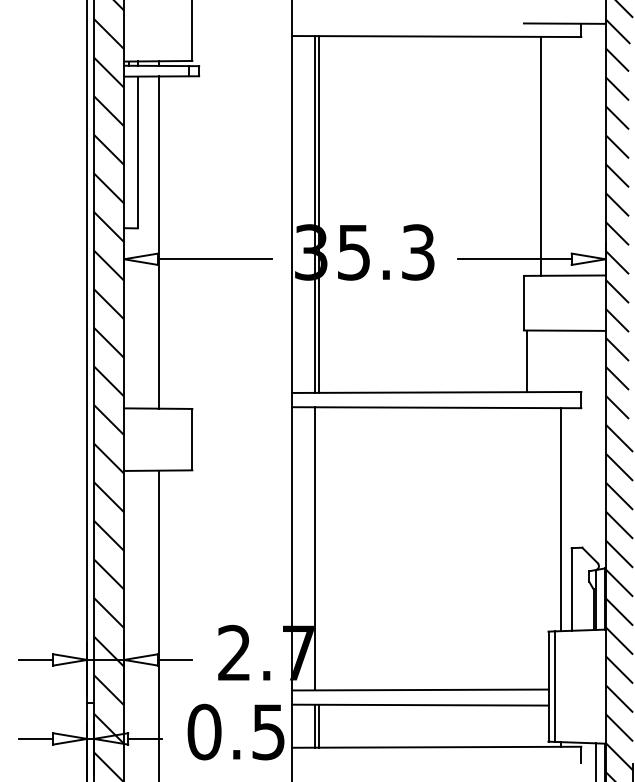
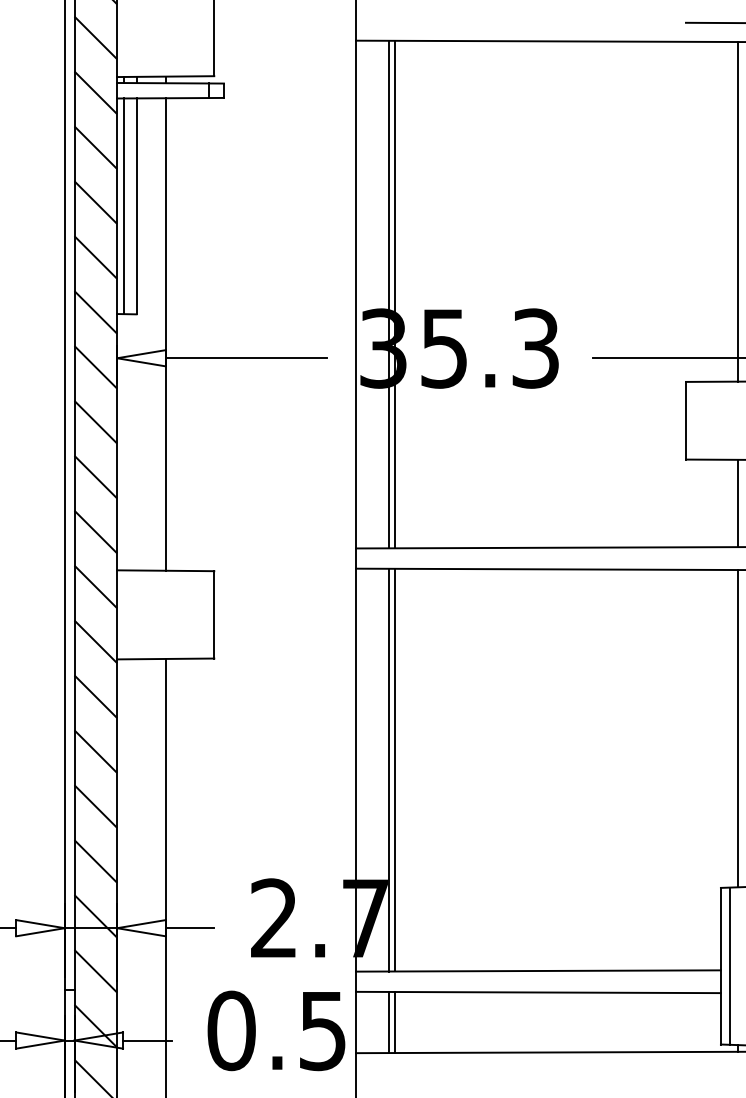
line: (128, 152) -> (123, 206), added
line: (540, 155) -> (737, 210), moved
line: (526, 361) -> (737, 503), moved
line: (319, 548) -> (395, 769), added

